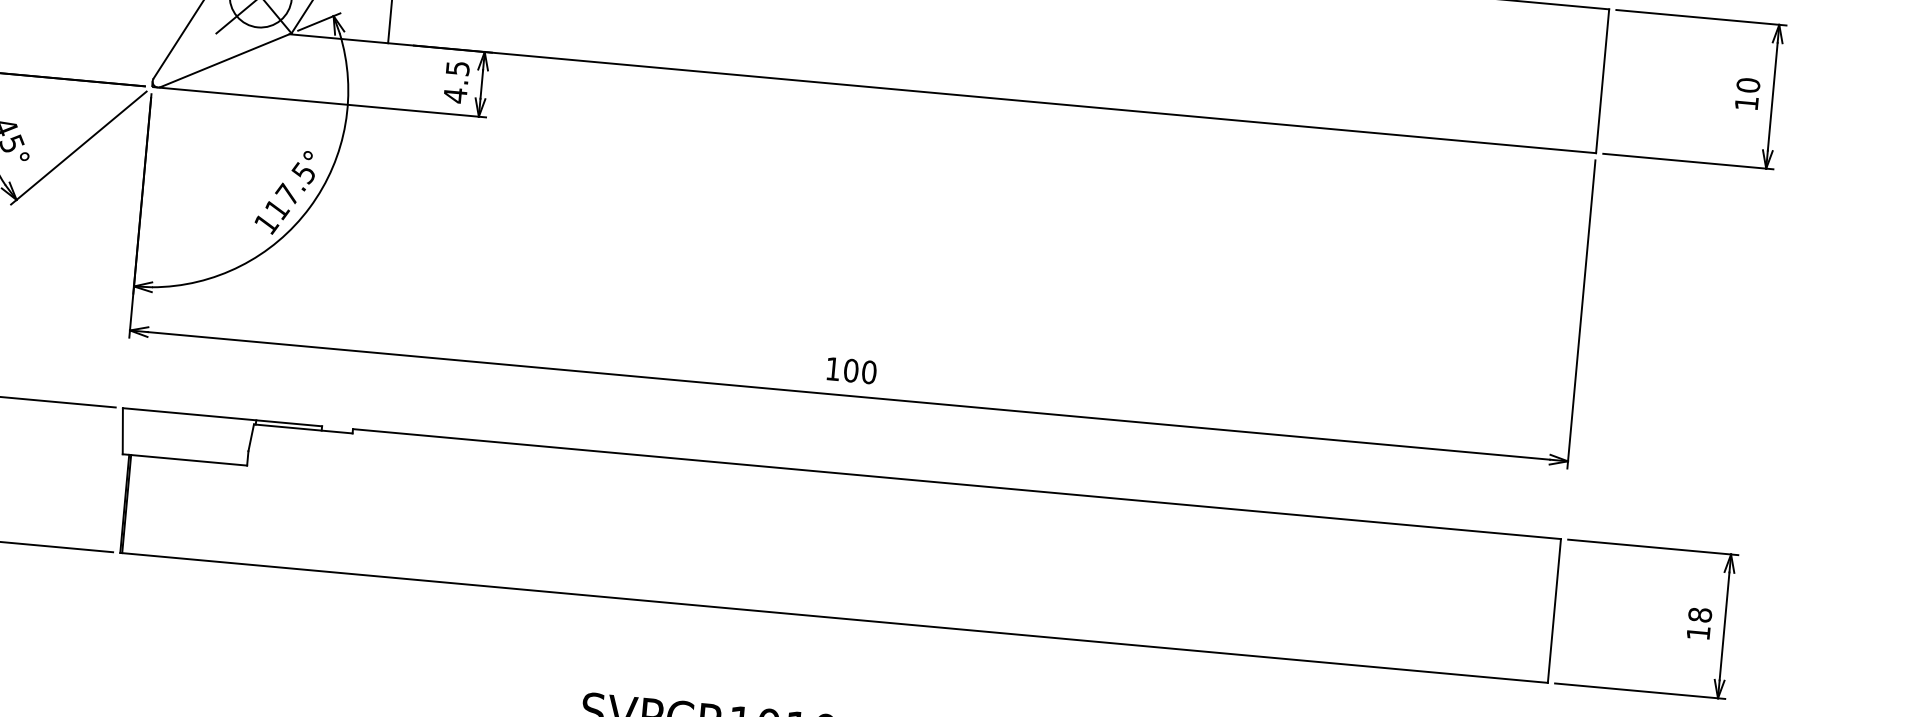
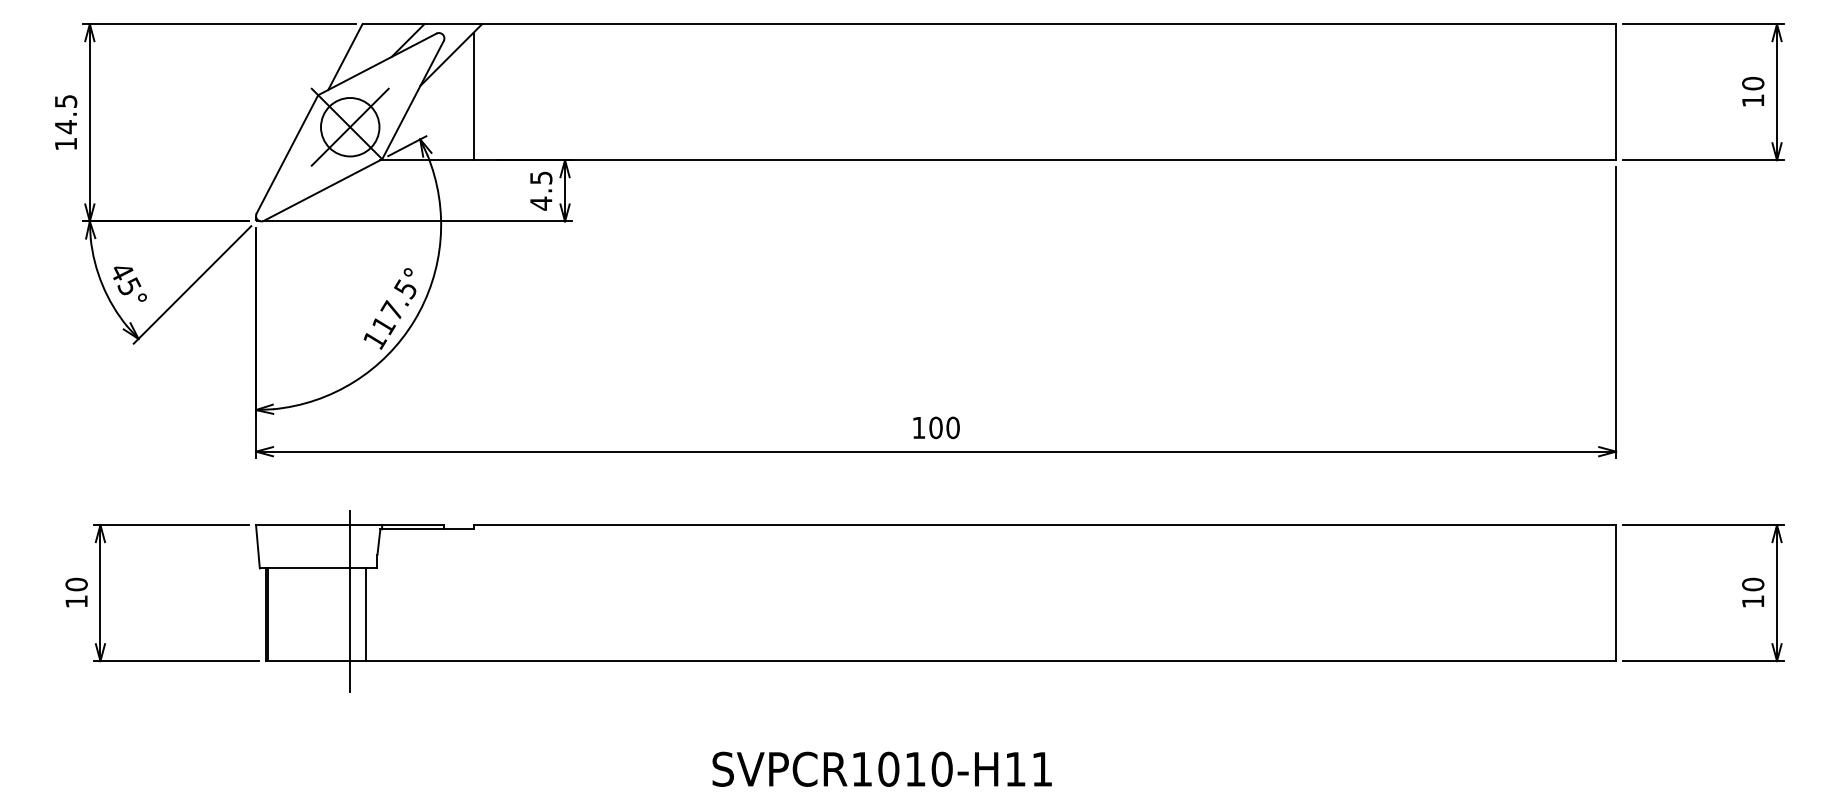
line: (215, 496) -> (350, 600), added
line: (231, 513) -> (366, 614), added
text: (1700, 614) -> (1753, 584), 18 -> 10

